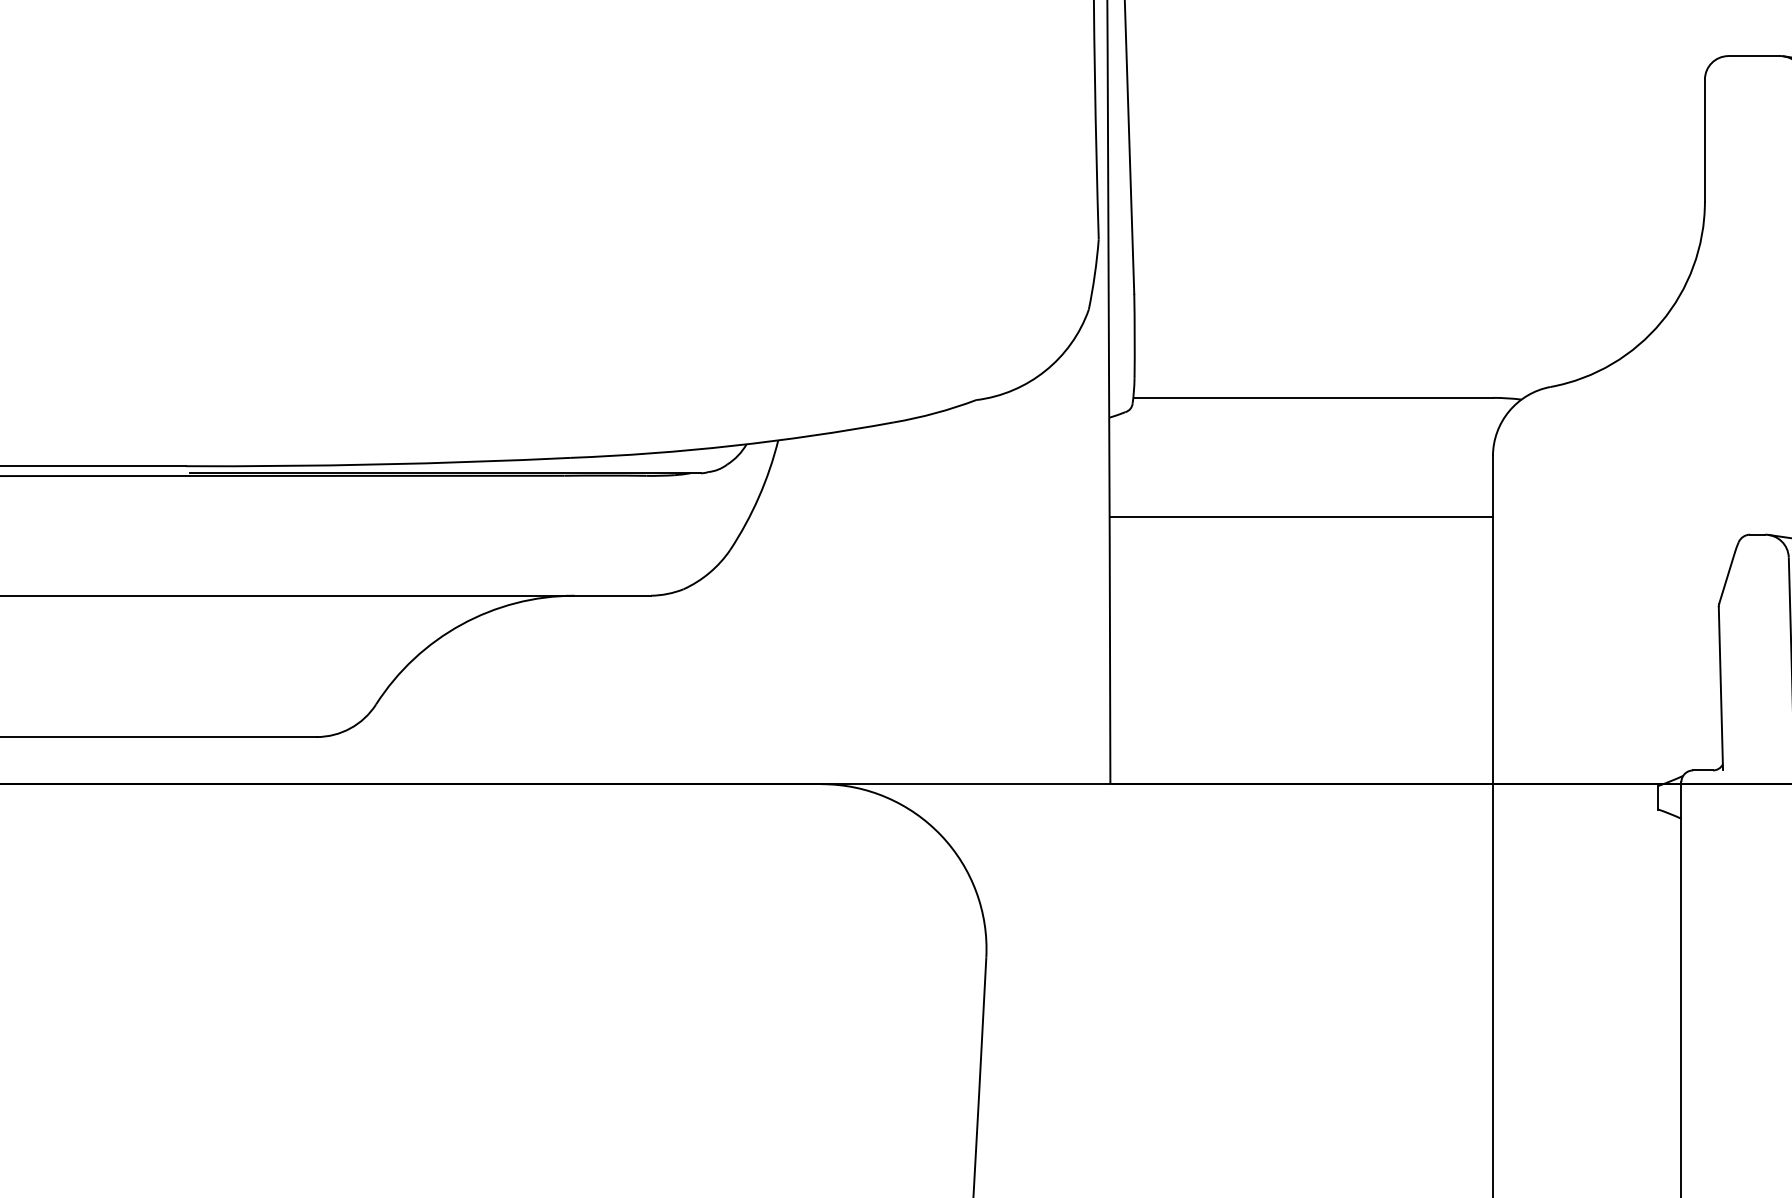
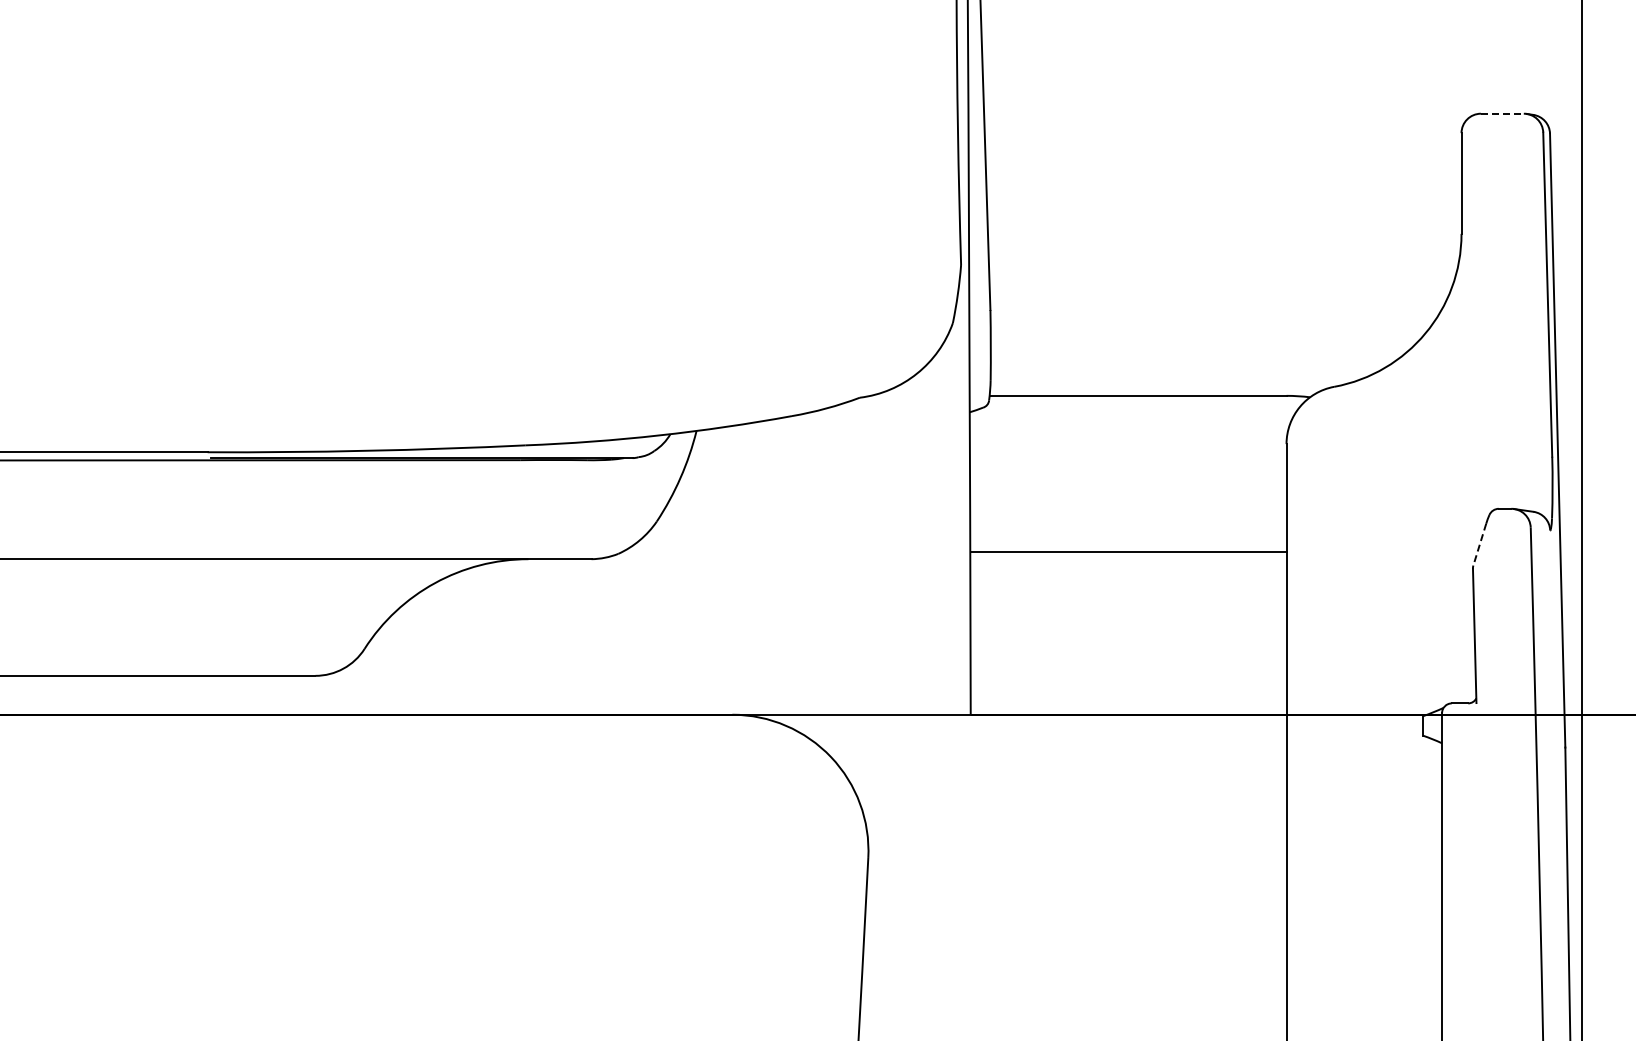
line: (1754, 55) -> (1502, 113), solid -> dashed
line: (1301, 516) -> (1128, 551), moved
line: (1726, 577) -> (1479, 544), solid -> dashed

